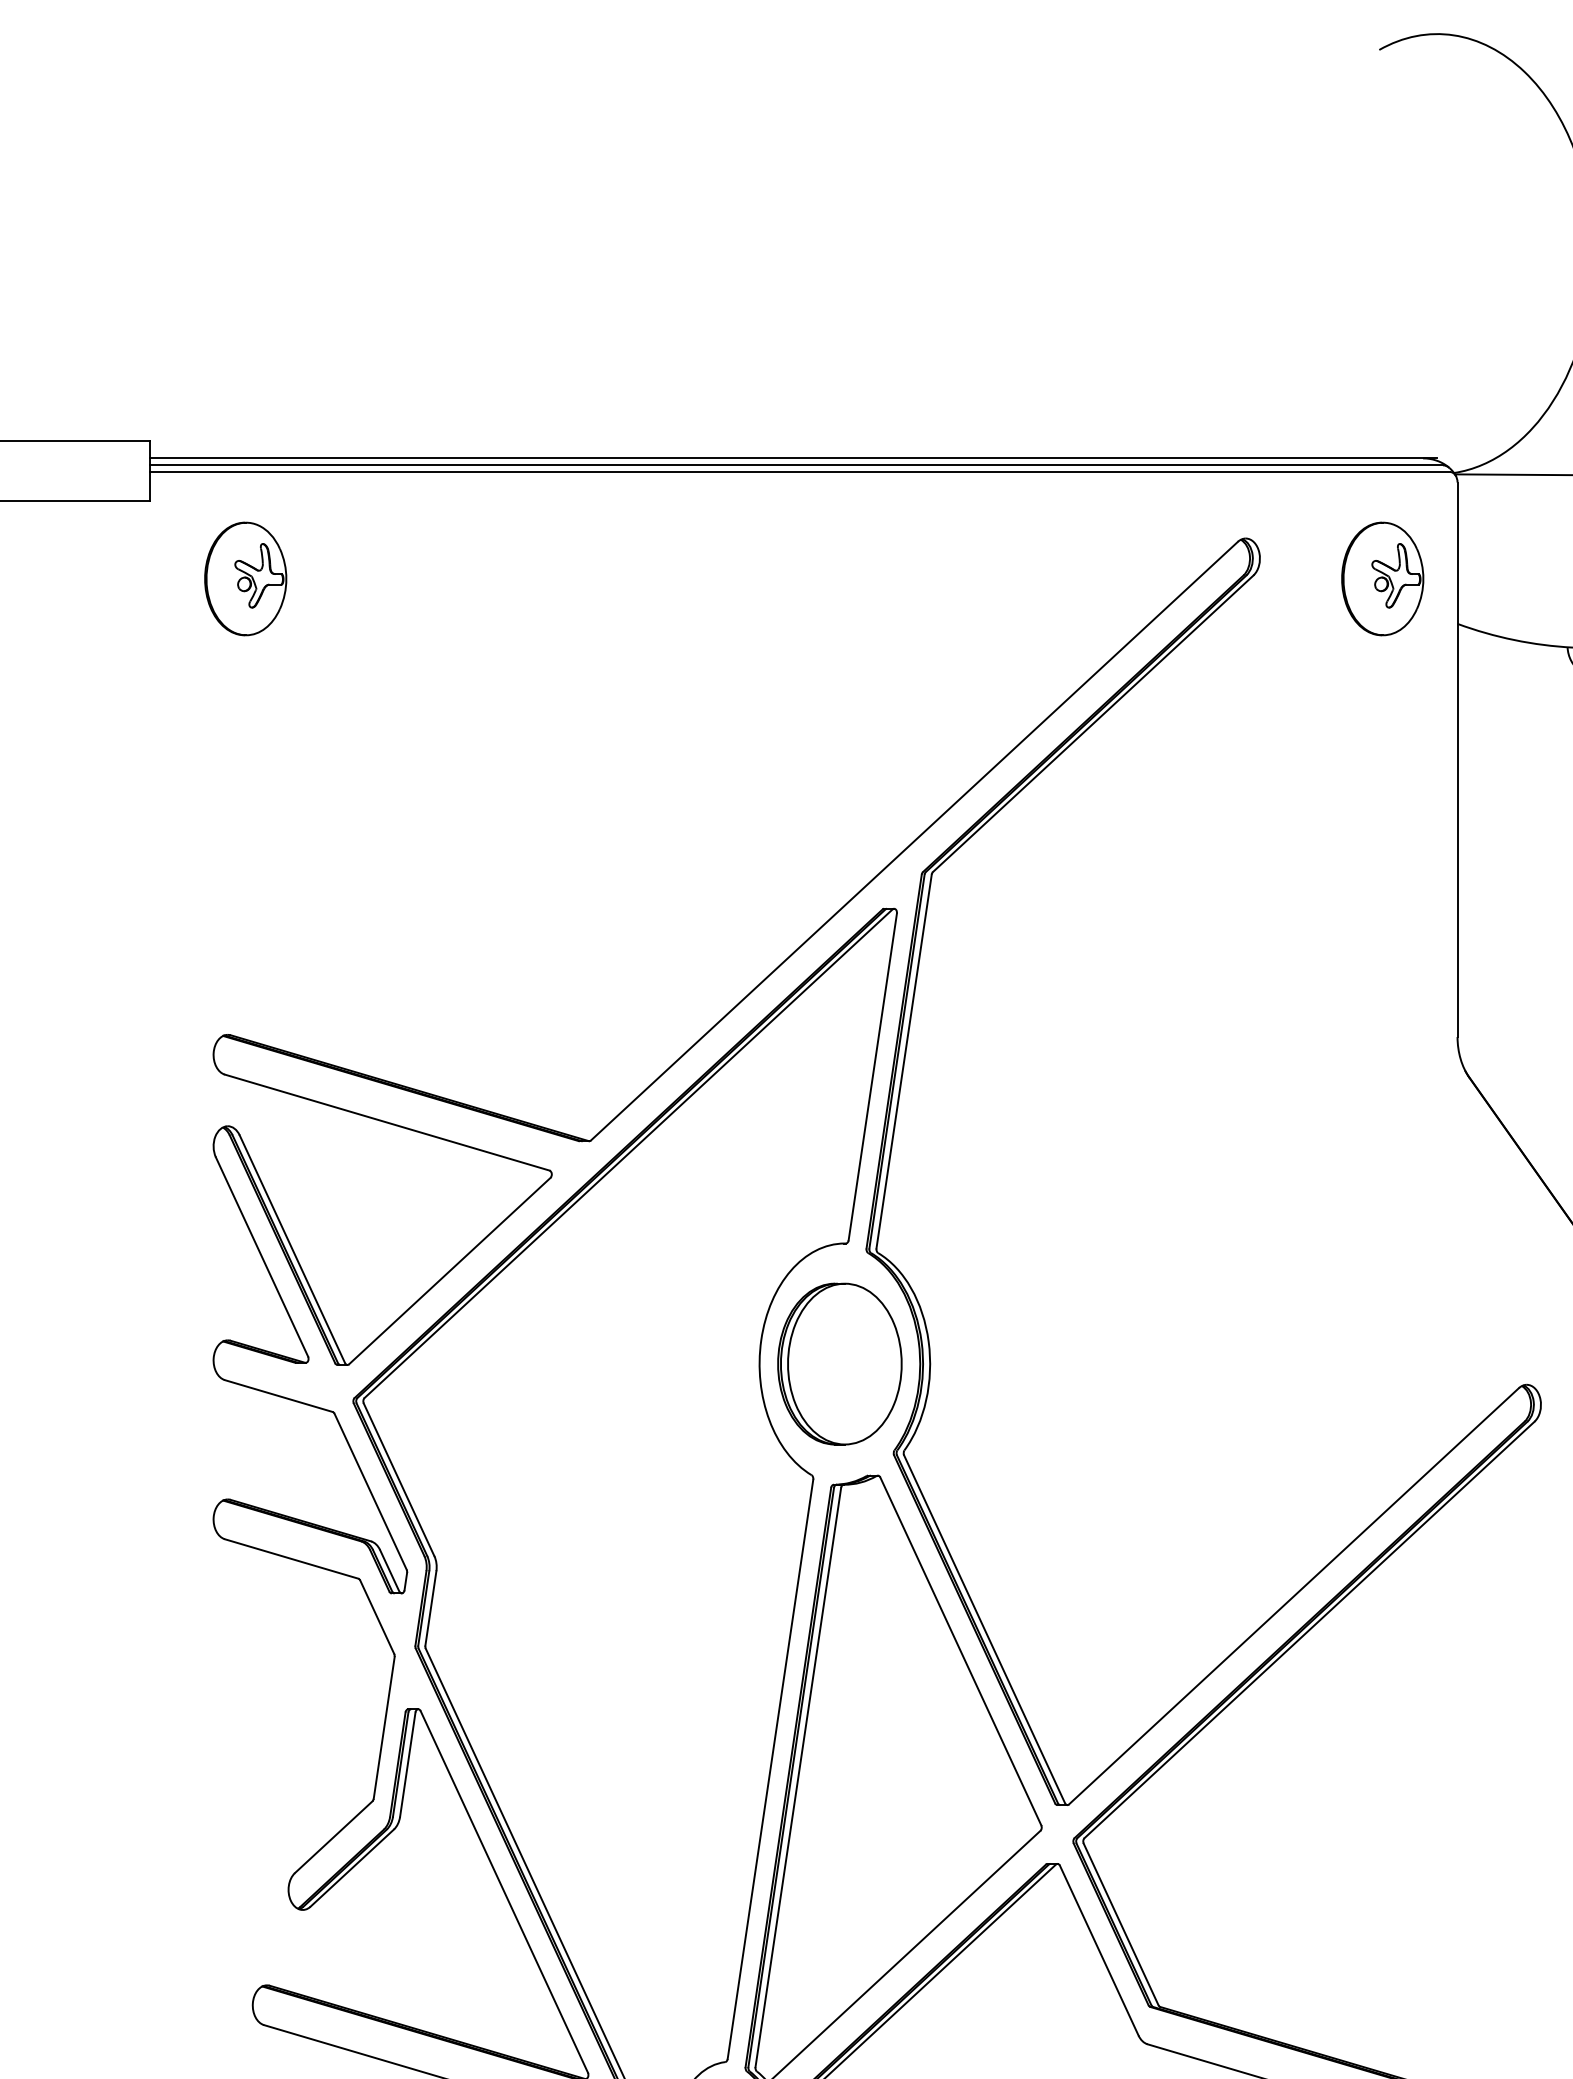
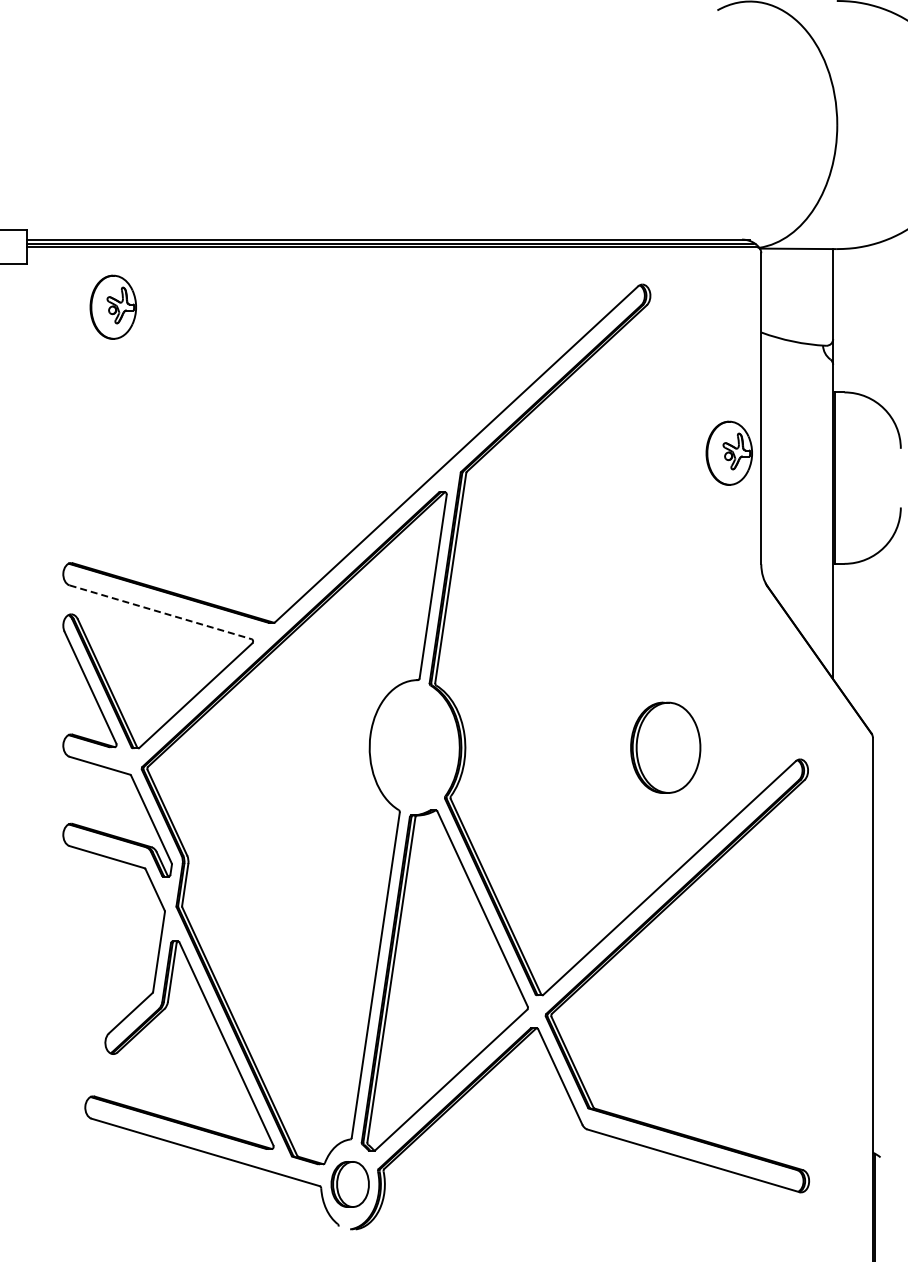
part: (244, 577) -> (112, 306), moved
part: (1381, 577) -> (728, 452), moved
line: (386, 1122) -> (160, 612), solid -> dashed
part: (839, 1363) -> (665, 747), moved

